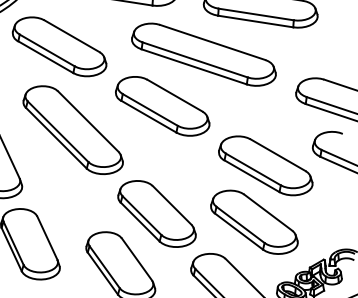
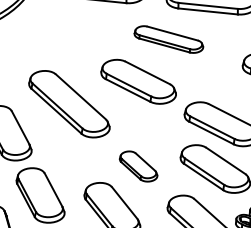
part: (59, 46) -> (55, 39), removed
part: (203, 54) -> (168, 39), size x0.6
part: (156, 213) -> (138, 166), size x0.6

